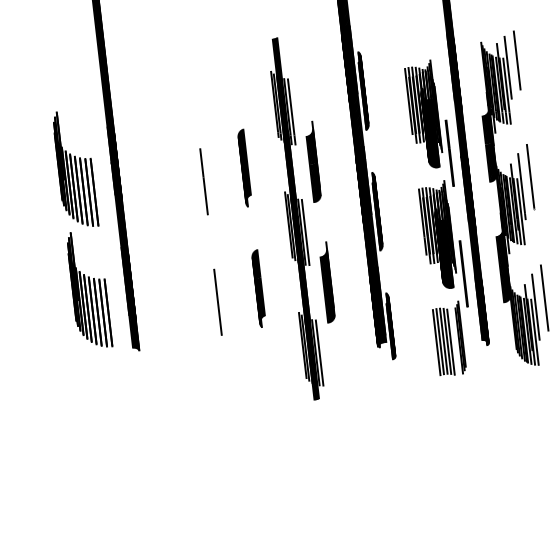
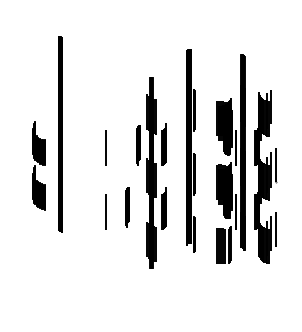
line: (517, 60) -> (276, 103), removed
line: (244, 168) -> (138, 145), moved
part: (82, 229) -> (39, 165), size x0.7

